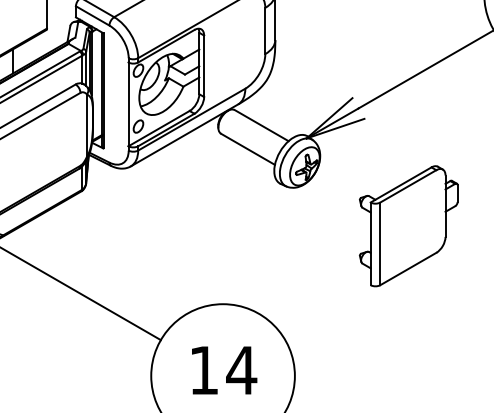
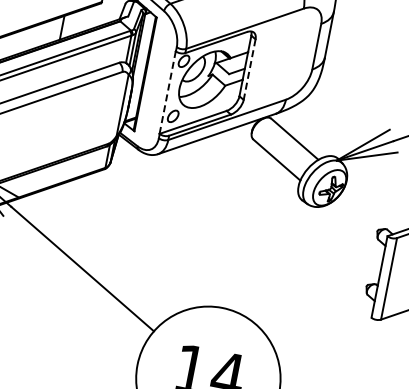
line: (204, 66) -> (249, 69), solid -> dashed
line: (128, 104) -> (167, 92), solid -> dashed

